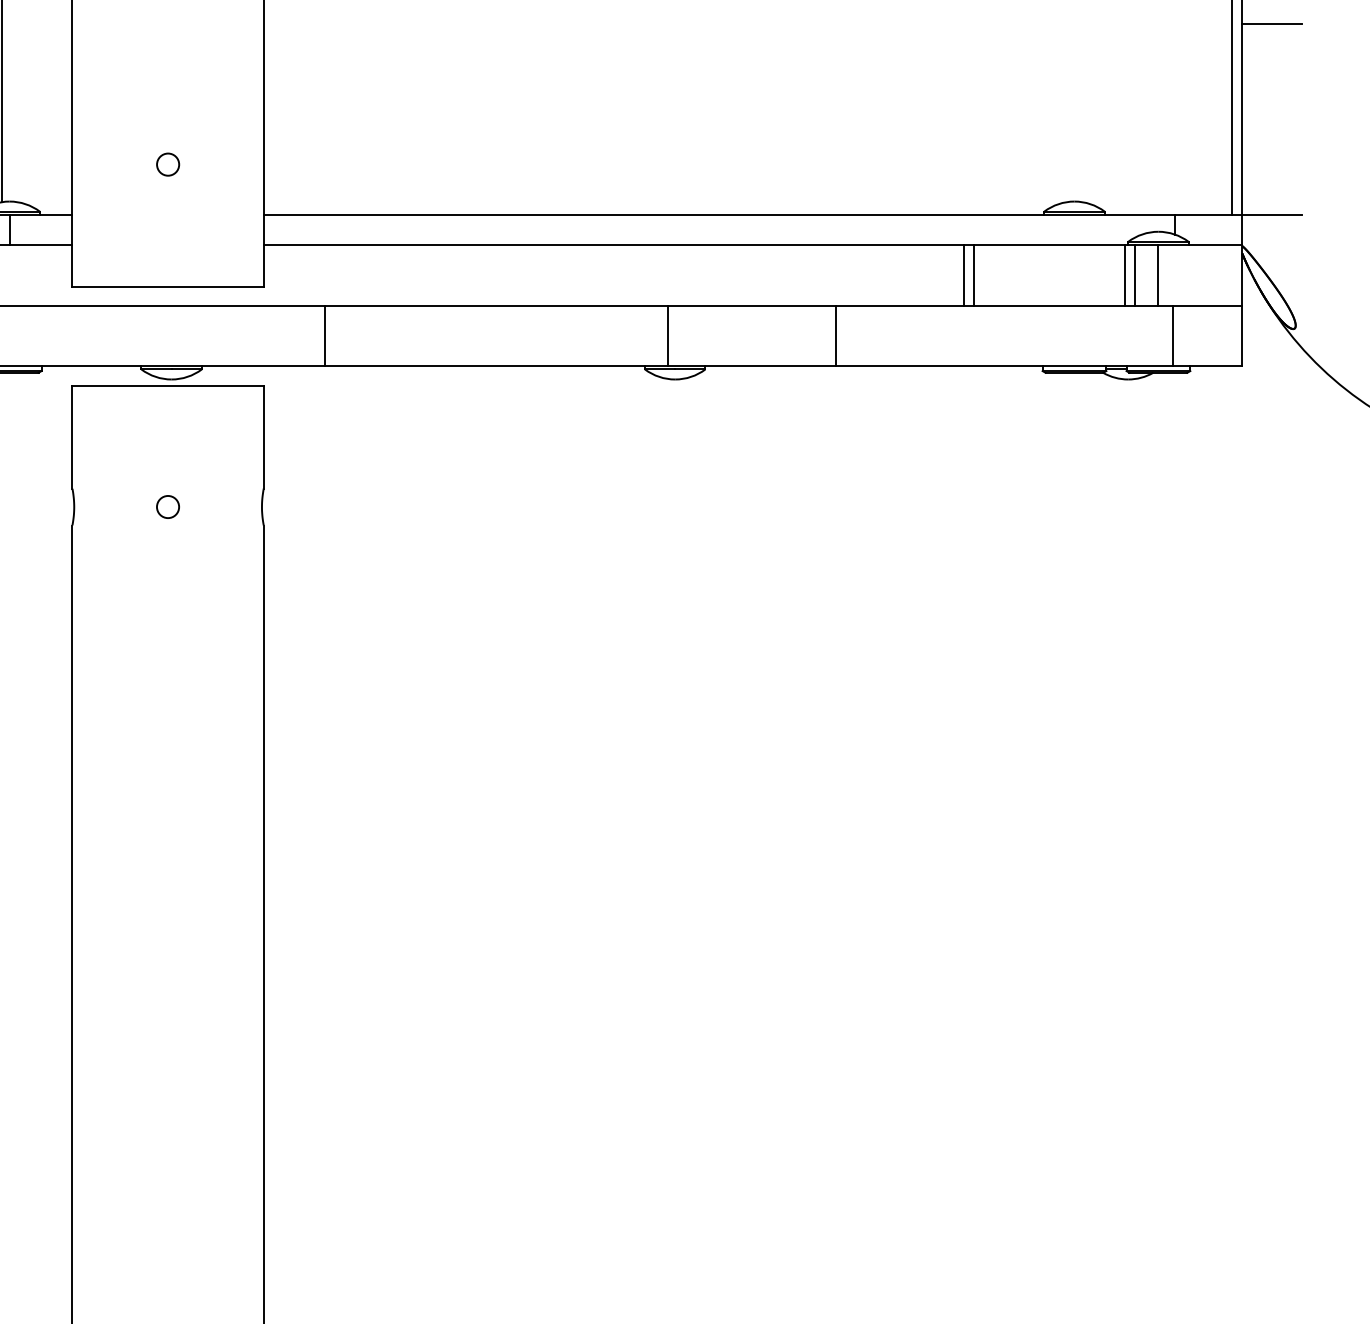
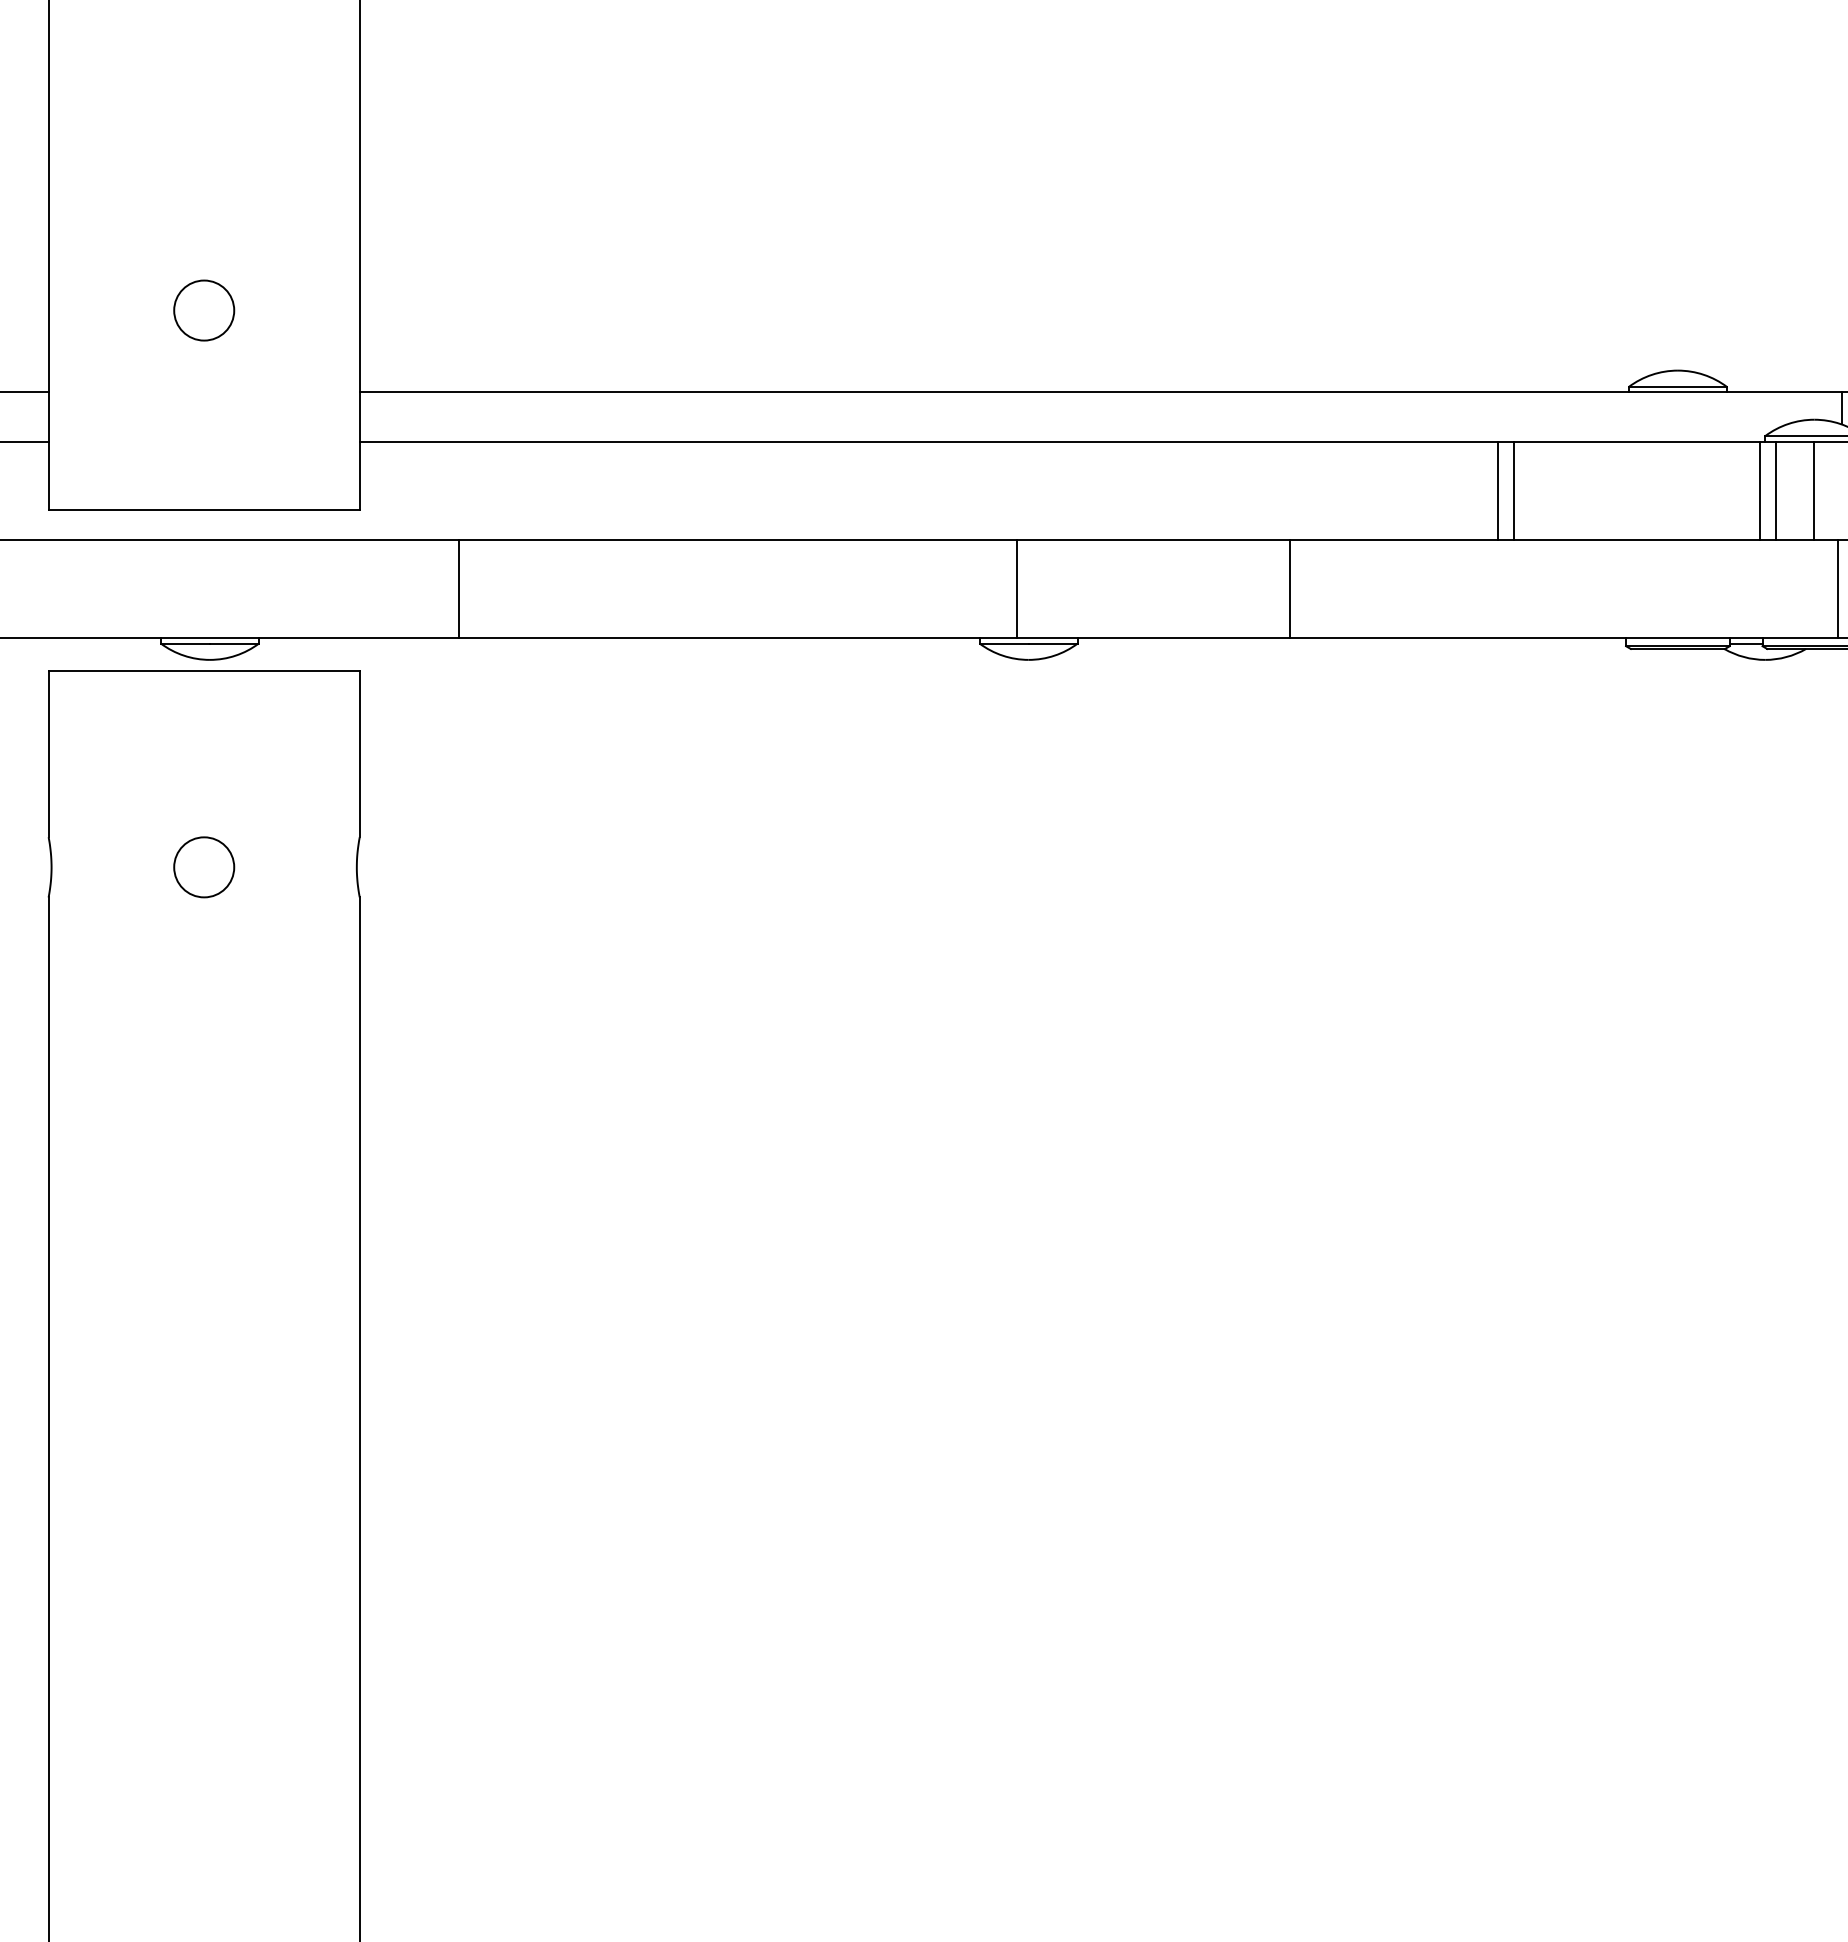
circle: (167, 164) -> (203, 310), size x1.67
circle: (167, 506) -> (203, 866), size x1.67

